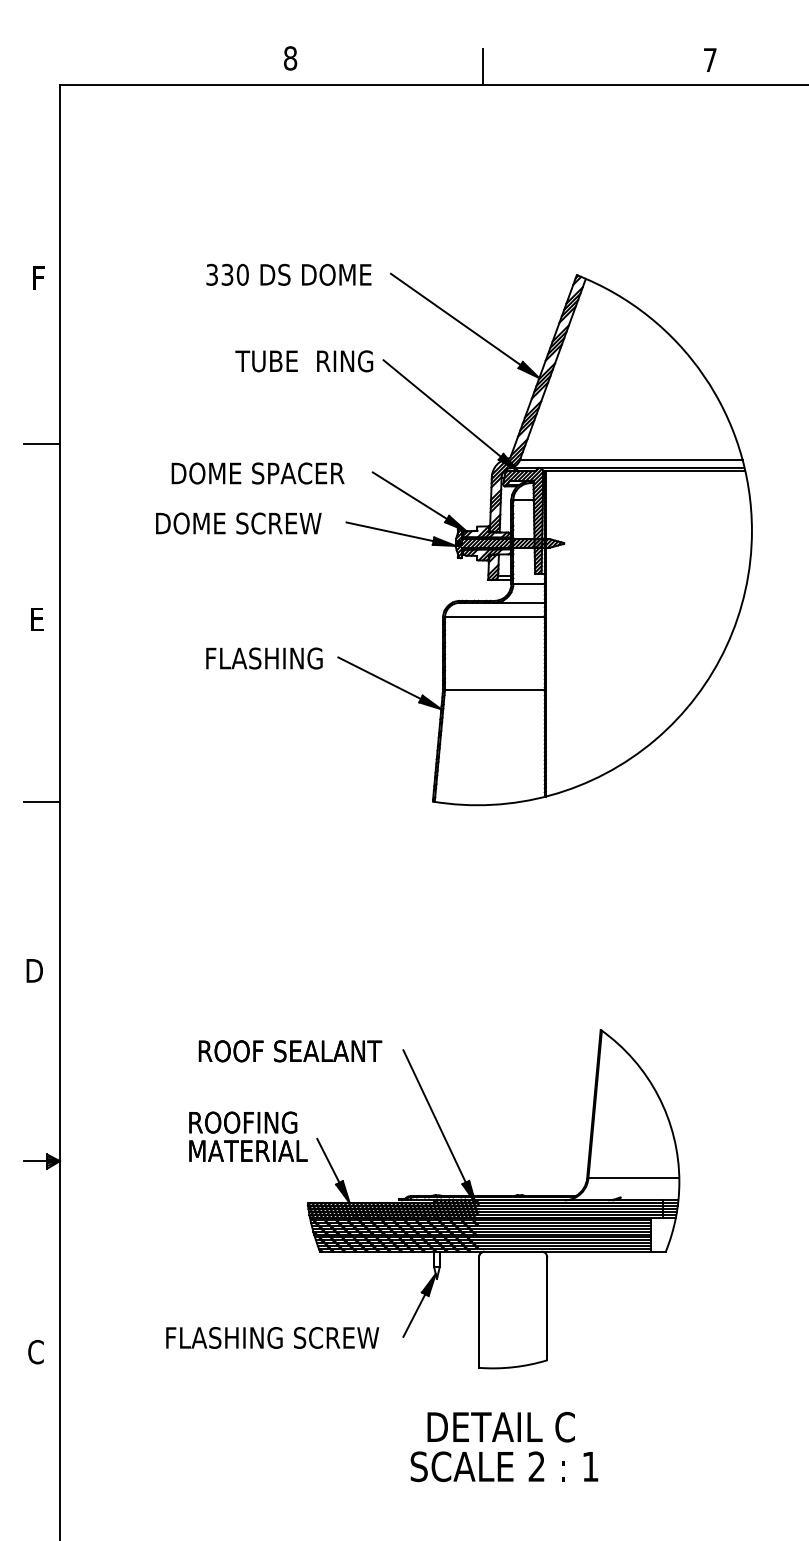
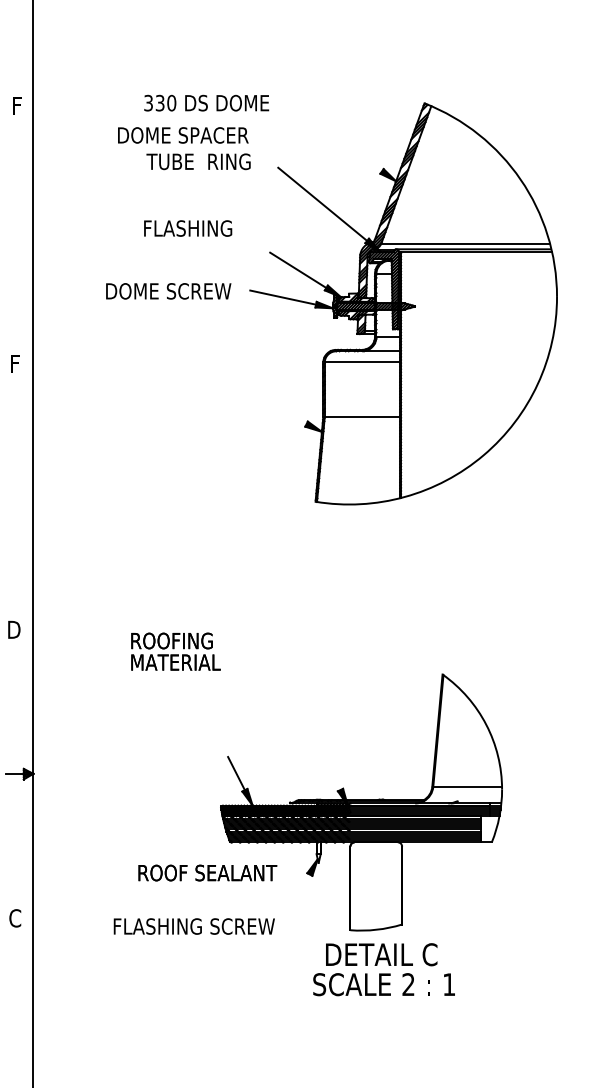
line: (455, 319) -> (332, 136), removed
text: (304, 361) -> (198, 161), moved
line: (41, 443) -> (19, 230), removed
text: (257, 473) -> (182, 135), moved
text: (38, 619) -> (17, 363), E -> F
text: (264, 658) -> (188, 228), moved
line: (379, 678) -> (275, 408), removed
line: (41, 802) -> (19, 502), removed
text: (290, 1051) -> (207, 873), moved
line: (434, 1116) -> (316, 740), removed
text: (248, 1136) -> (176, 651), moved
line: (414, 1315) -> (301, 890), removed
text: (272, 1337) -> (194, 926), moved
text: (504, 1446) -> (384, 969), moved

